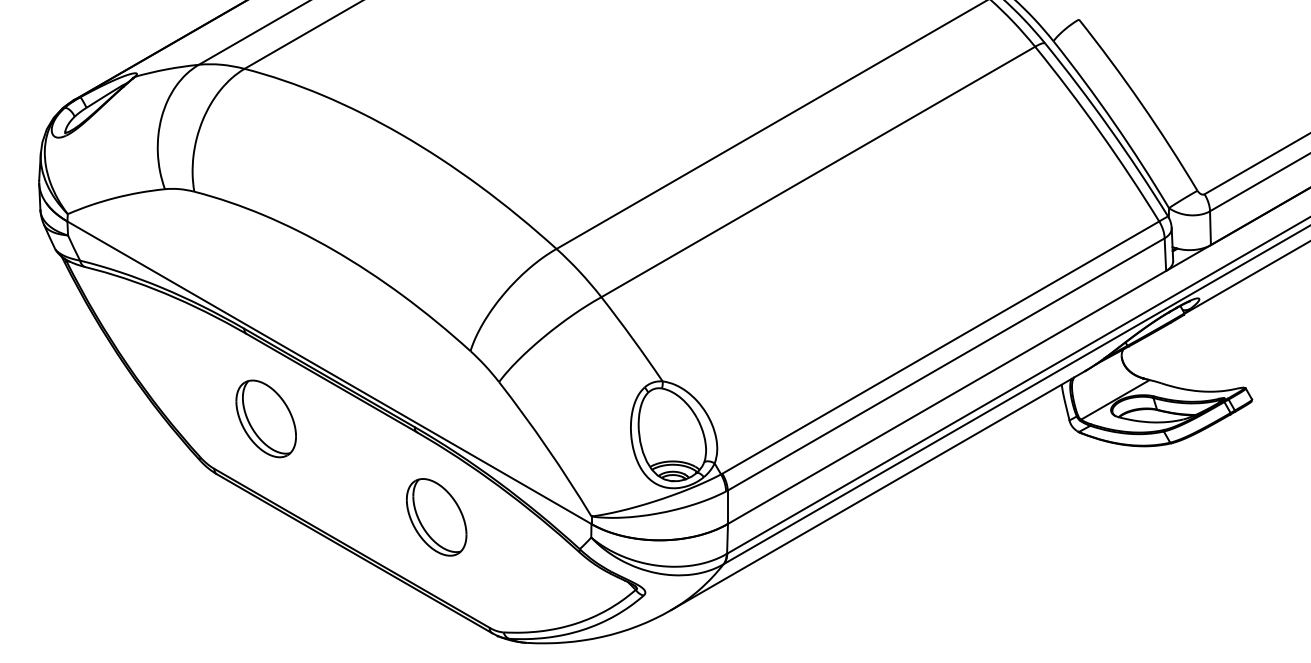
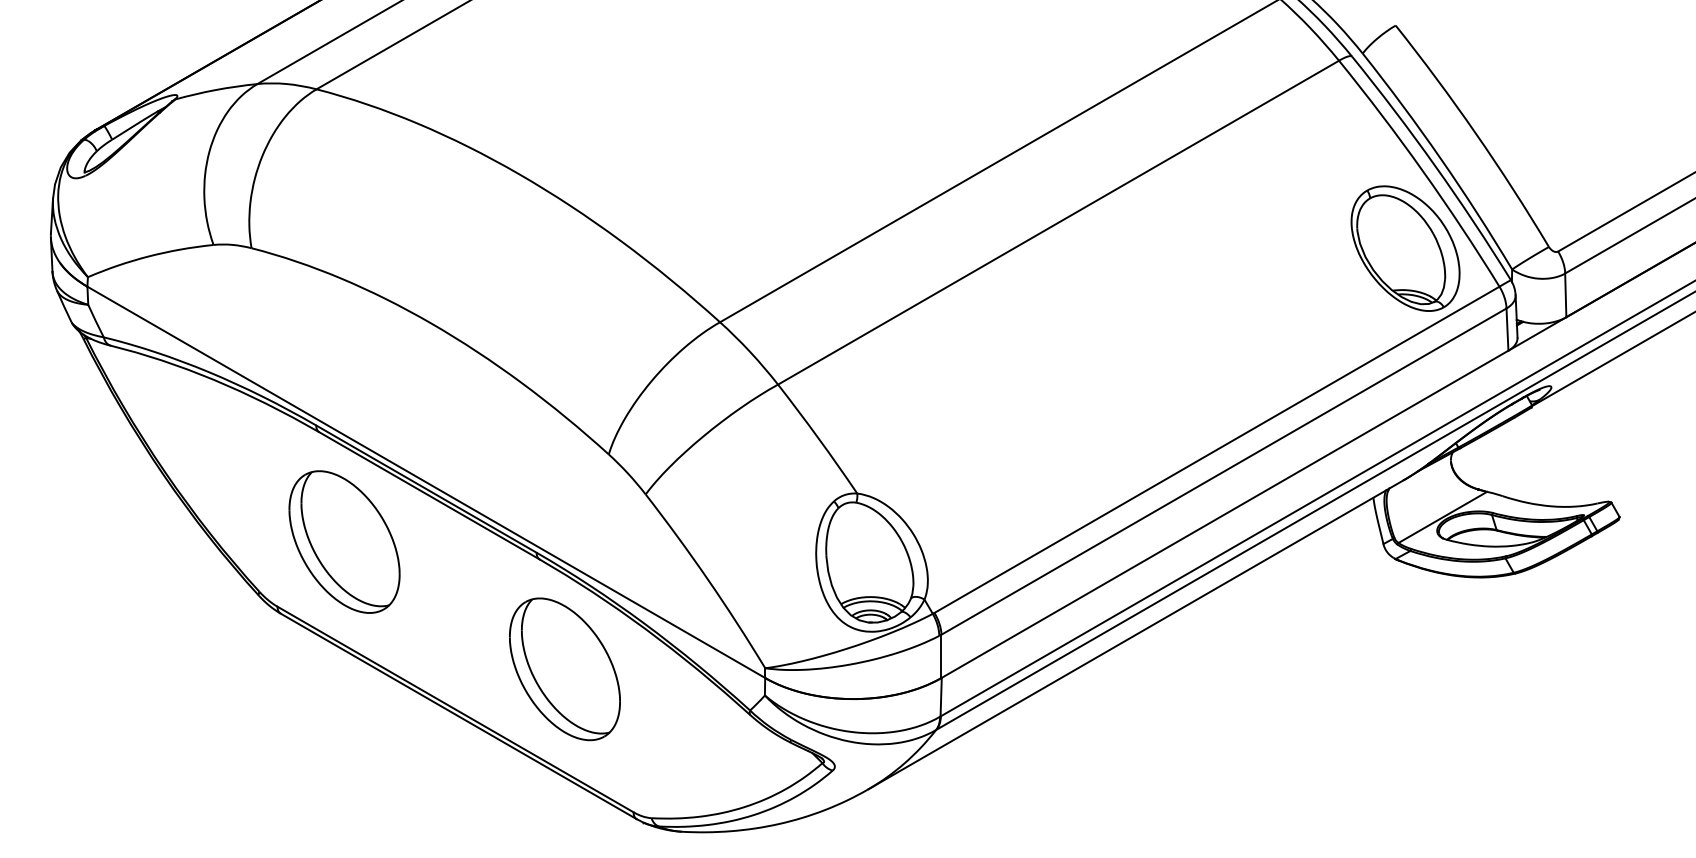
part: (1086, 191) -> (1405, 248), added
part: (266, 418) -> (344, 541), size x1.43
part: (436, 517) -> (564, 669), size x1.43

